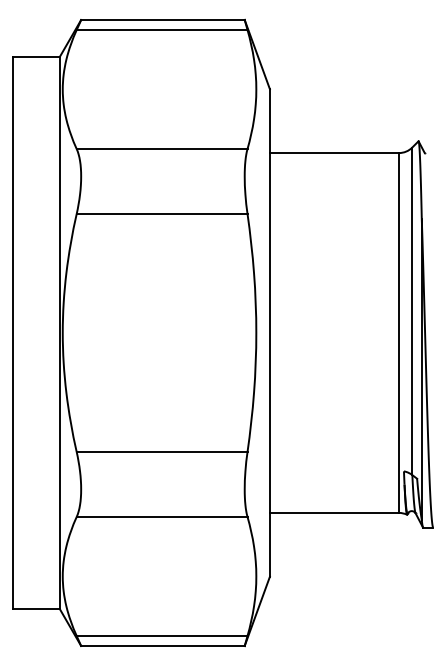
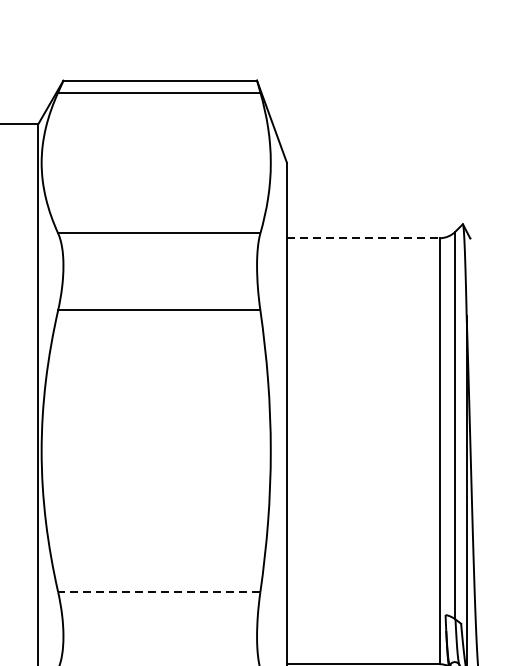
line: (334, 153) -> (363, 238), solid -> dashed
line: (161, 452) -> (158, 592), solid -> dashed

